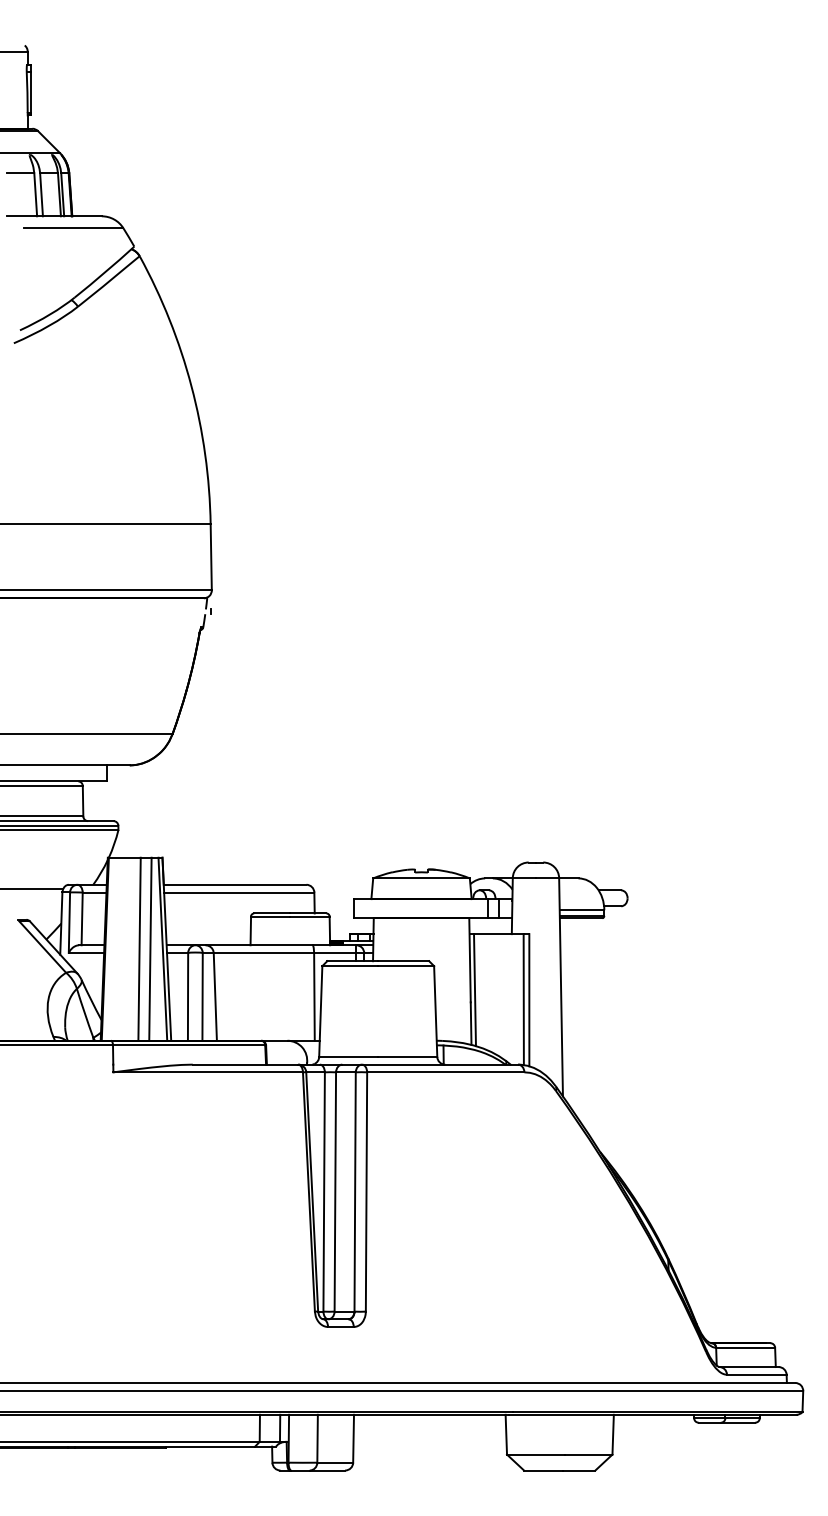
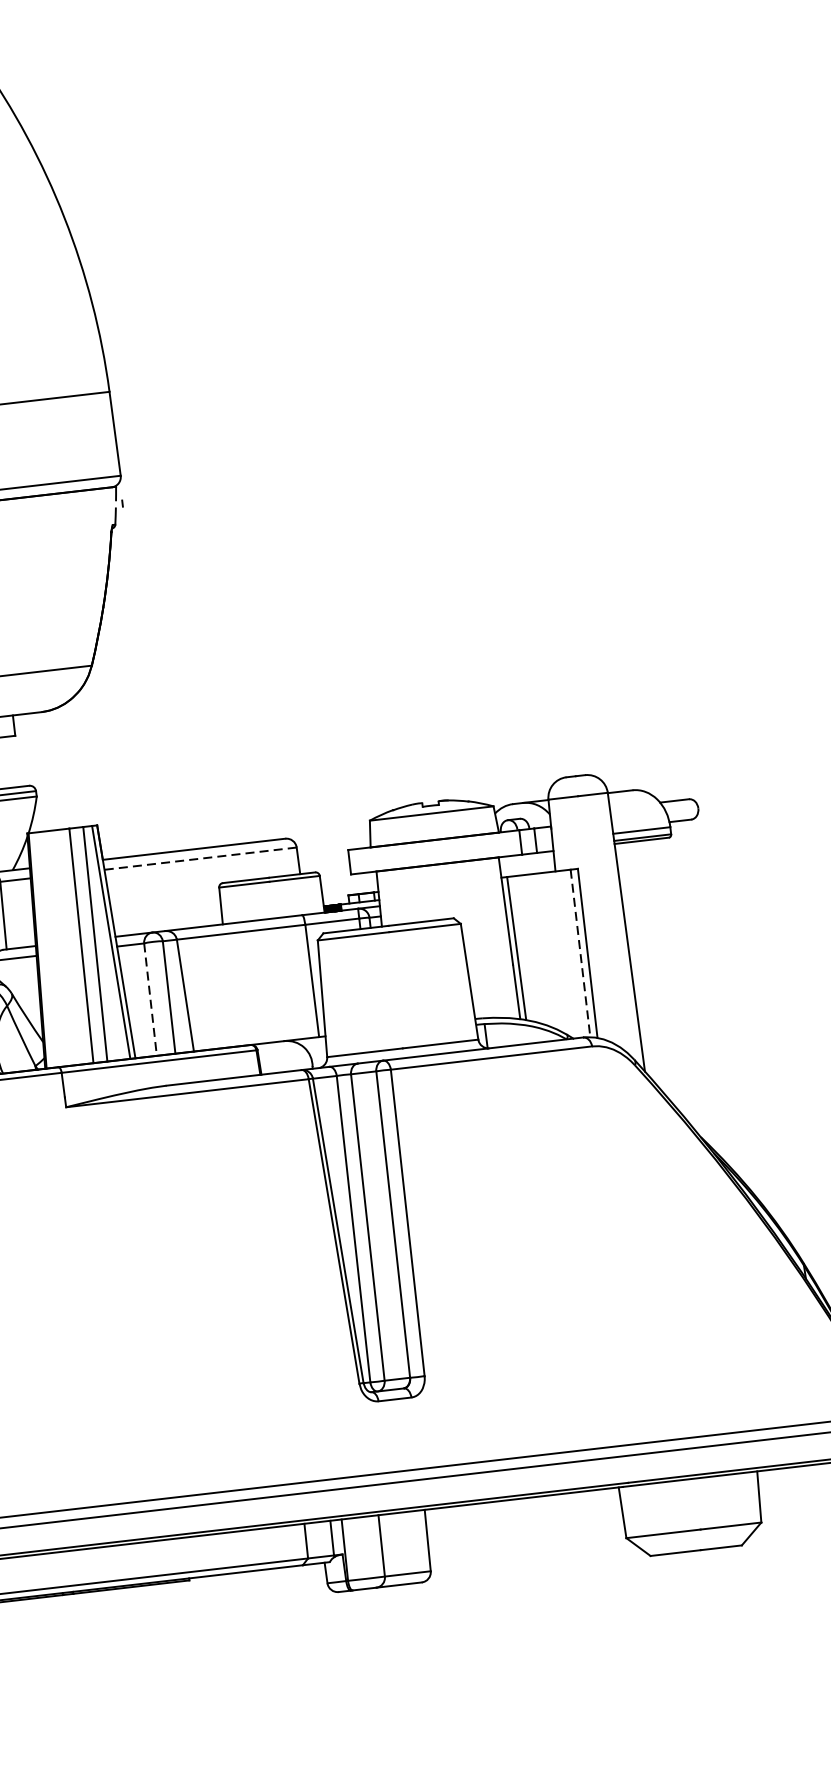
line: (238, 892) -> (199, 858), solid -> dashed
line: (188, 996) -> (151, 999), solid -> dashed
line: (523, 1000) -> (580, 954), solid -> dashed

